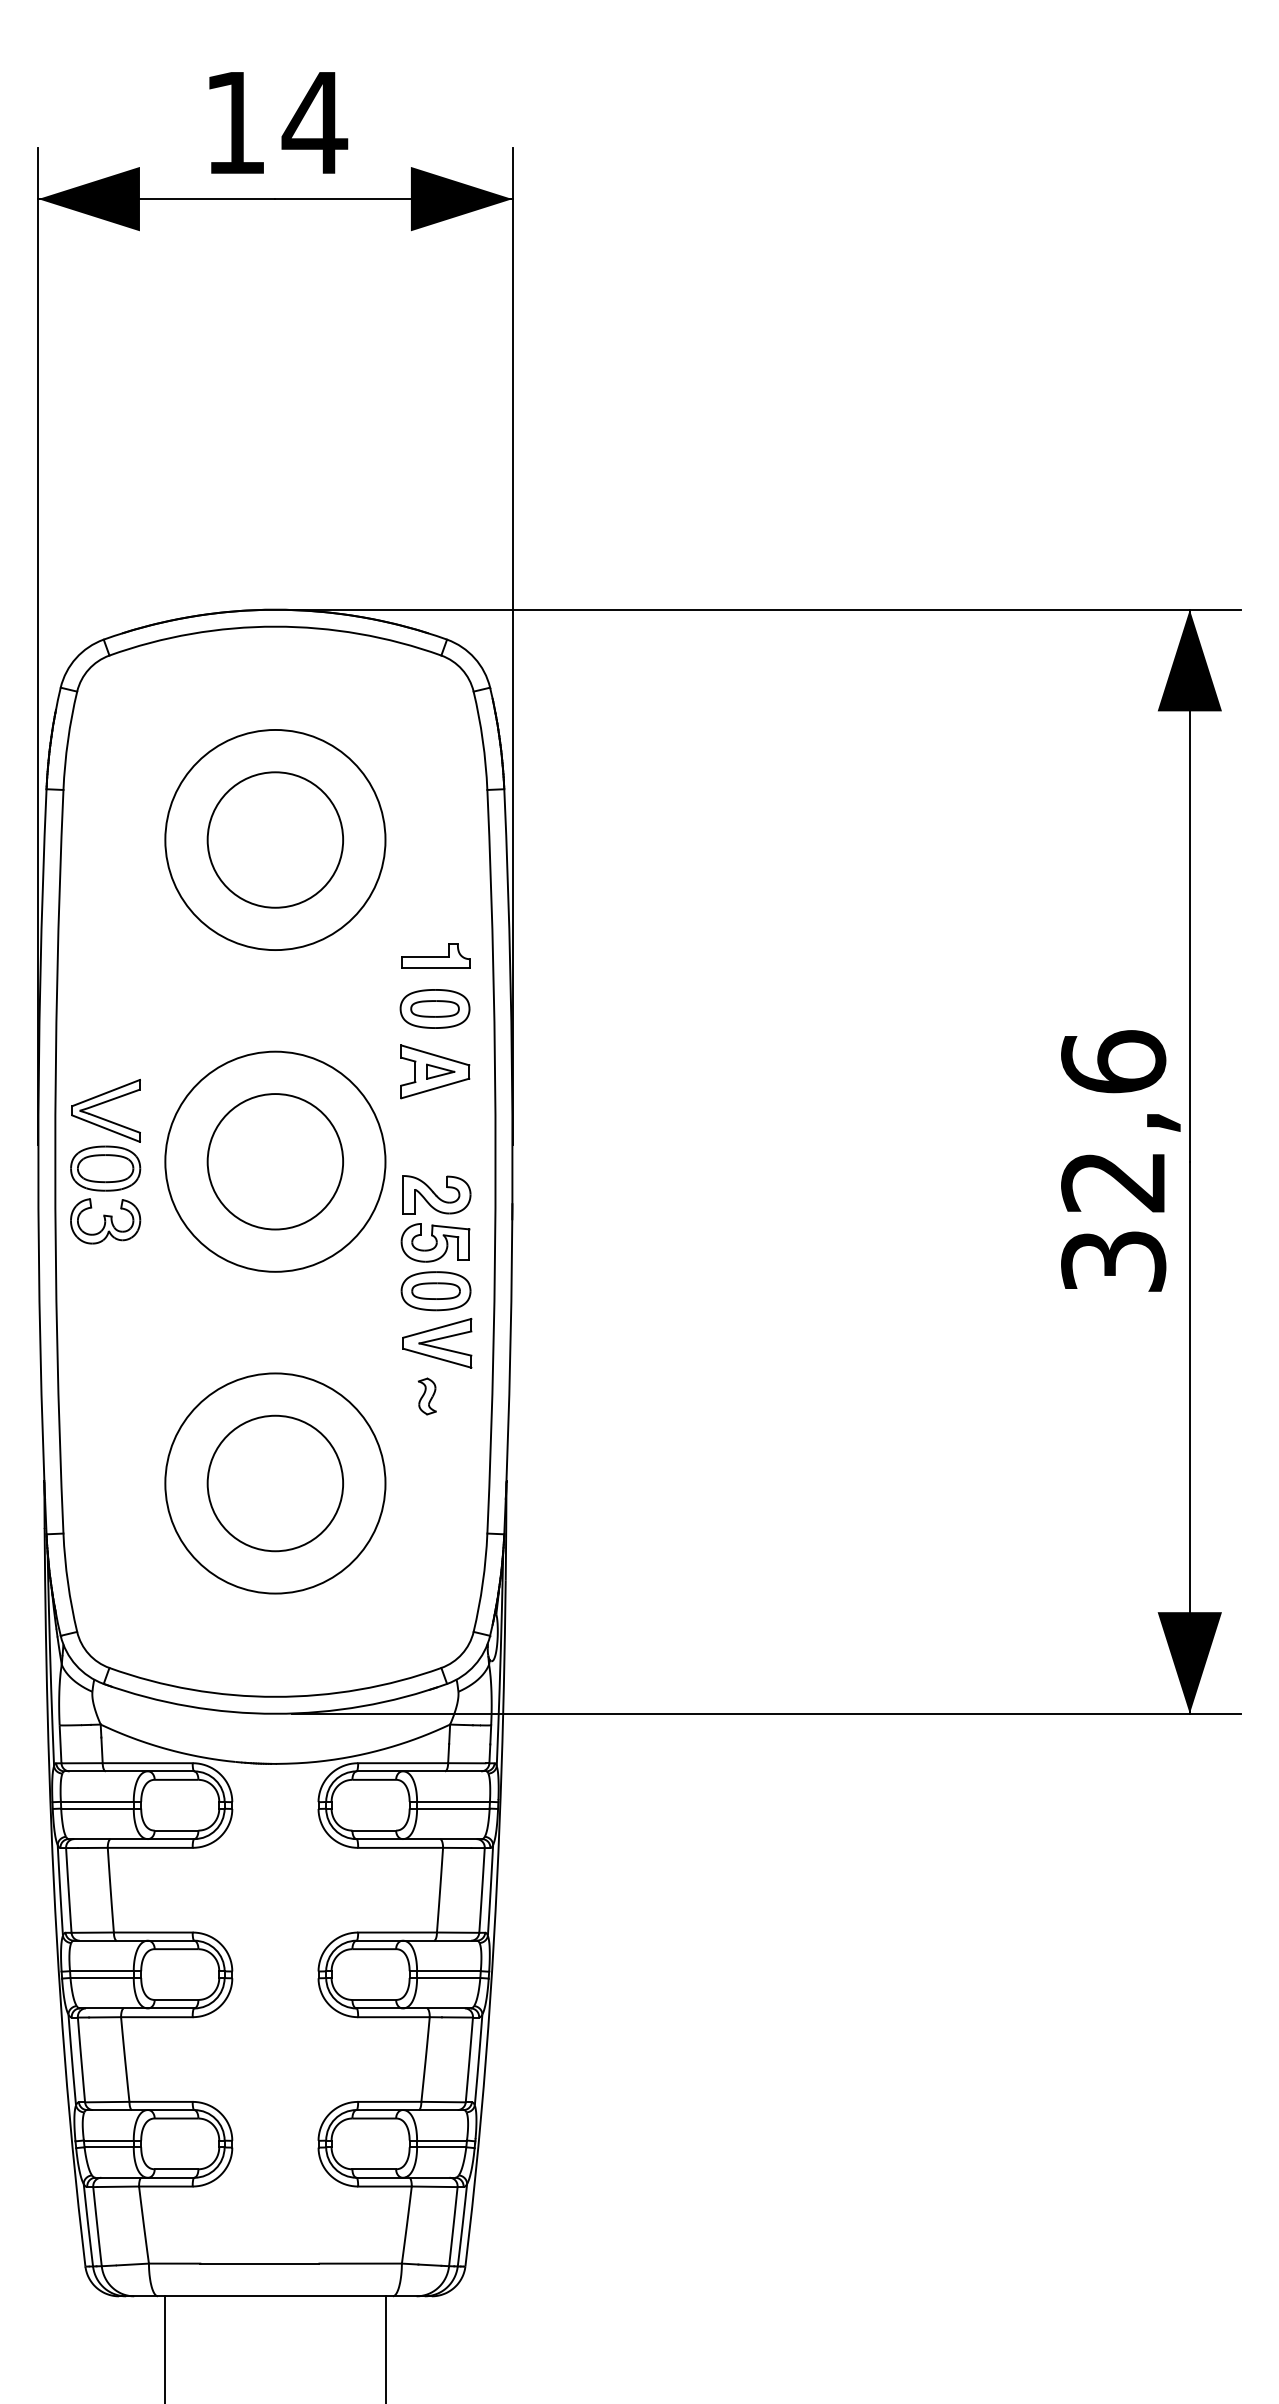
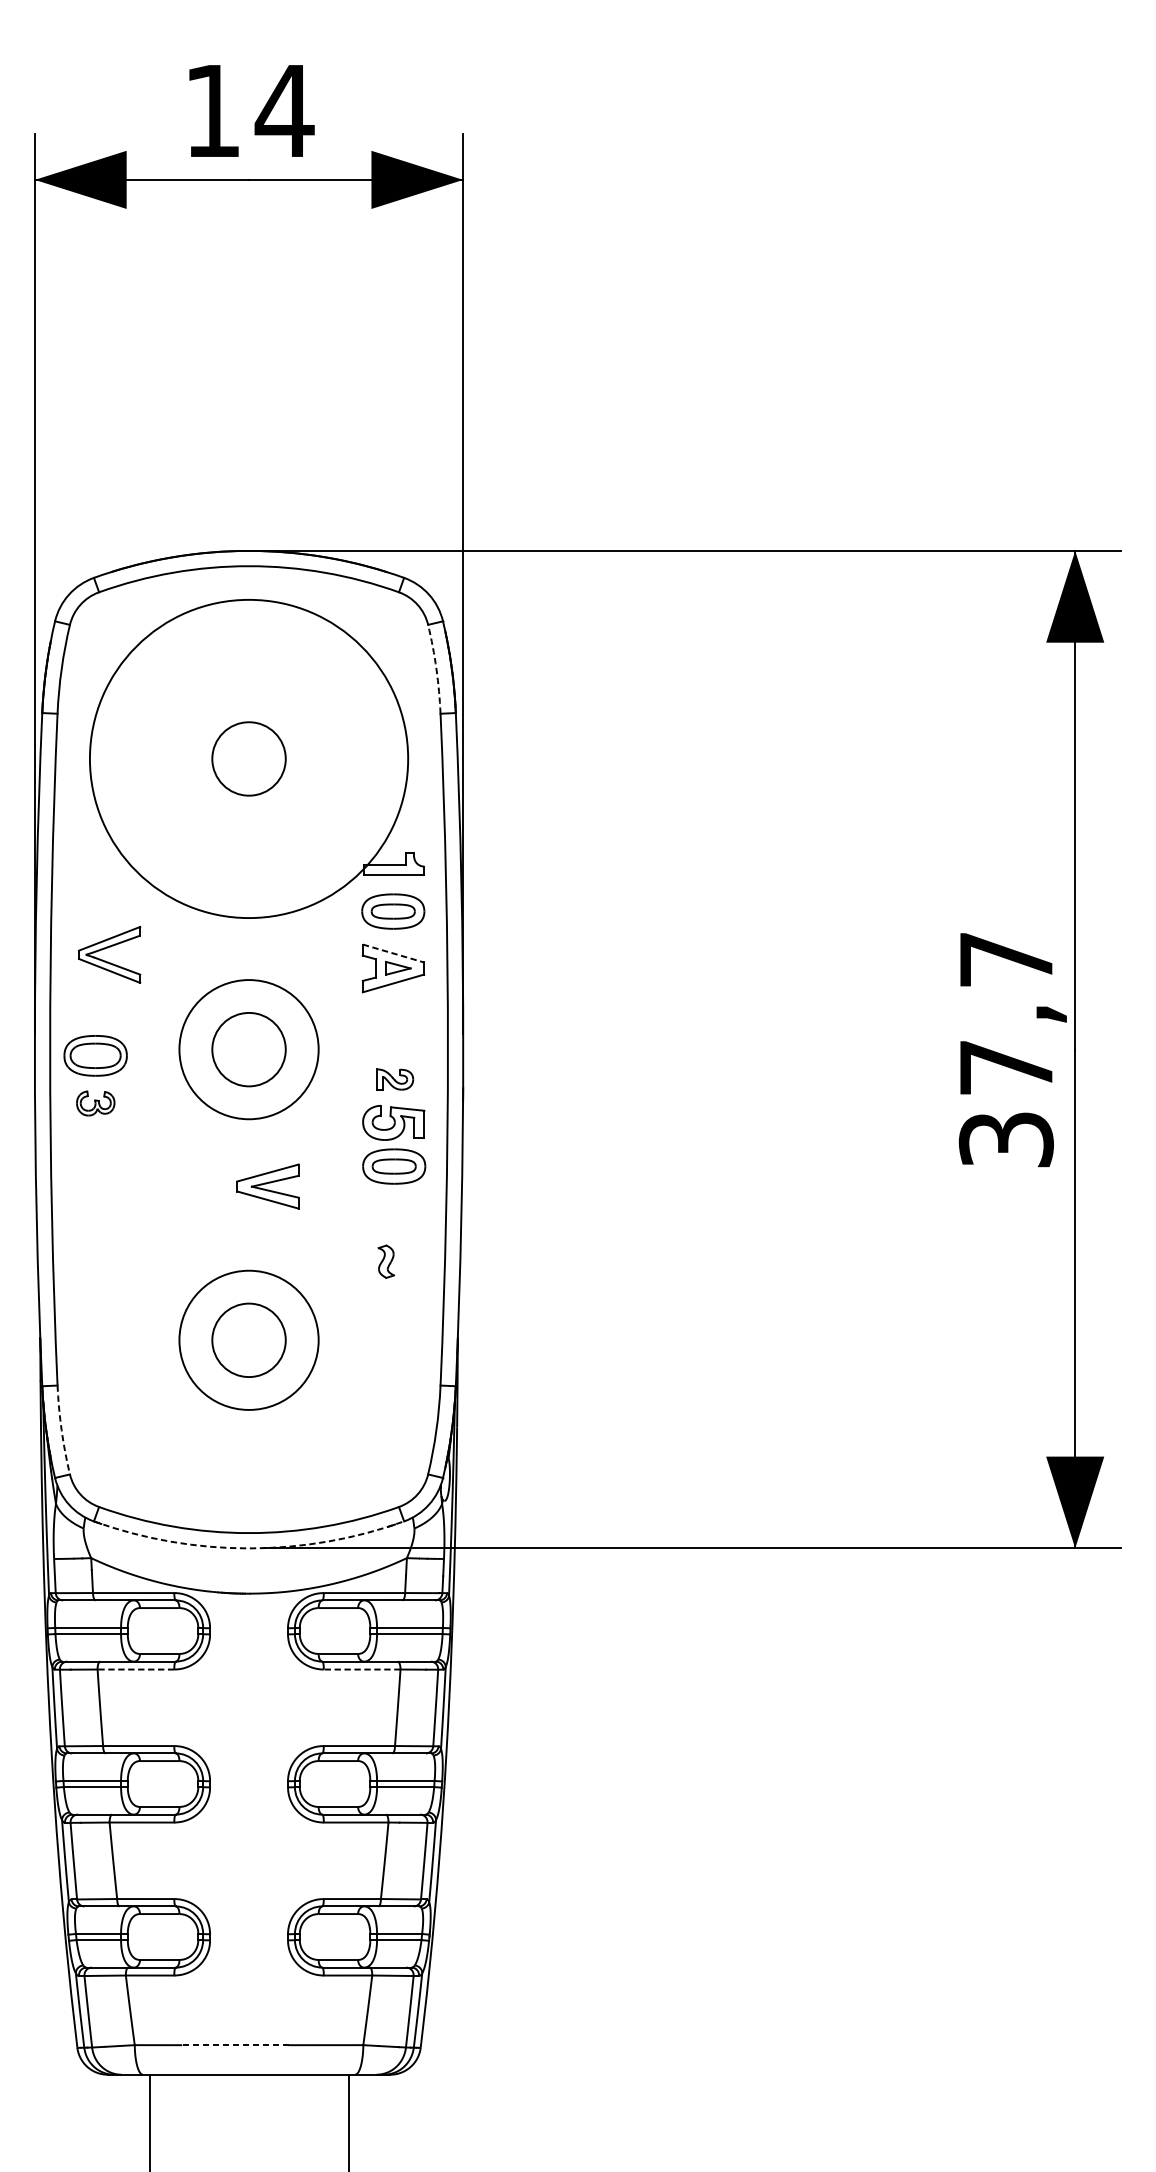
arc: (482, 740) -> (436, 669), solid -> dashed
circle: (275, 839) -> (249, 758), size x0.6
circle: (275, 839) -> (249, 758), size x1.6
line: (435, 1055) -> (393, 953), solid -> dashed
part: (104, 1103) -> (108, 948), moved
text: (1113, 1121) -> (1006, 1013), 32,6 -> 37,7
circle: (275, 1161) -> (249, 1049), size x0.6
circle: (275, 1161) -> (249, 1049), size x0.7
part: (436, 1194) -> (394, 1079), size x0.6
part: (105, 1221) -> (95, 1103), size x0.6
part: (437, 1343) -> (268, 1186), moved
circle: (275, 1483) -> (249, 1340), size x0.6
circle: (275, 1483) -> (249, 1340), size x0.7
arc: (68, 1583) -> (62, 1430), solid -> dashed
arc: (275, 1713) -> (249, 1548), solid -> dashed
line: (149, 1847) -> (135, 1669), solid -> dashed
line: (400, 1847) -> (362, 1669), solid -> dashed
line: (259, 2263) -> (234, 2045), solid -> dashed

